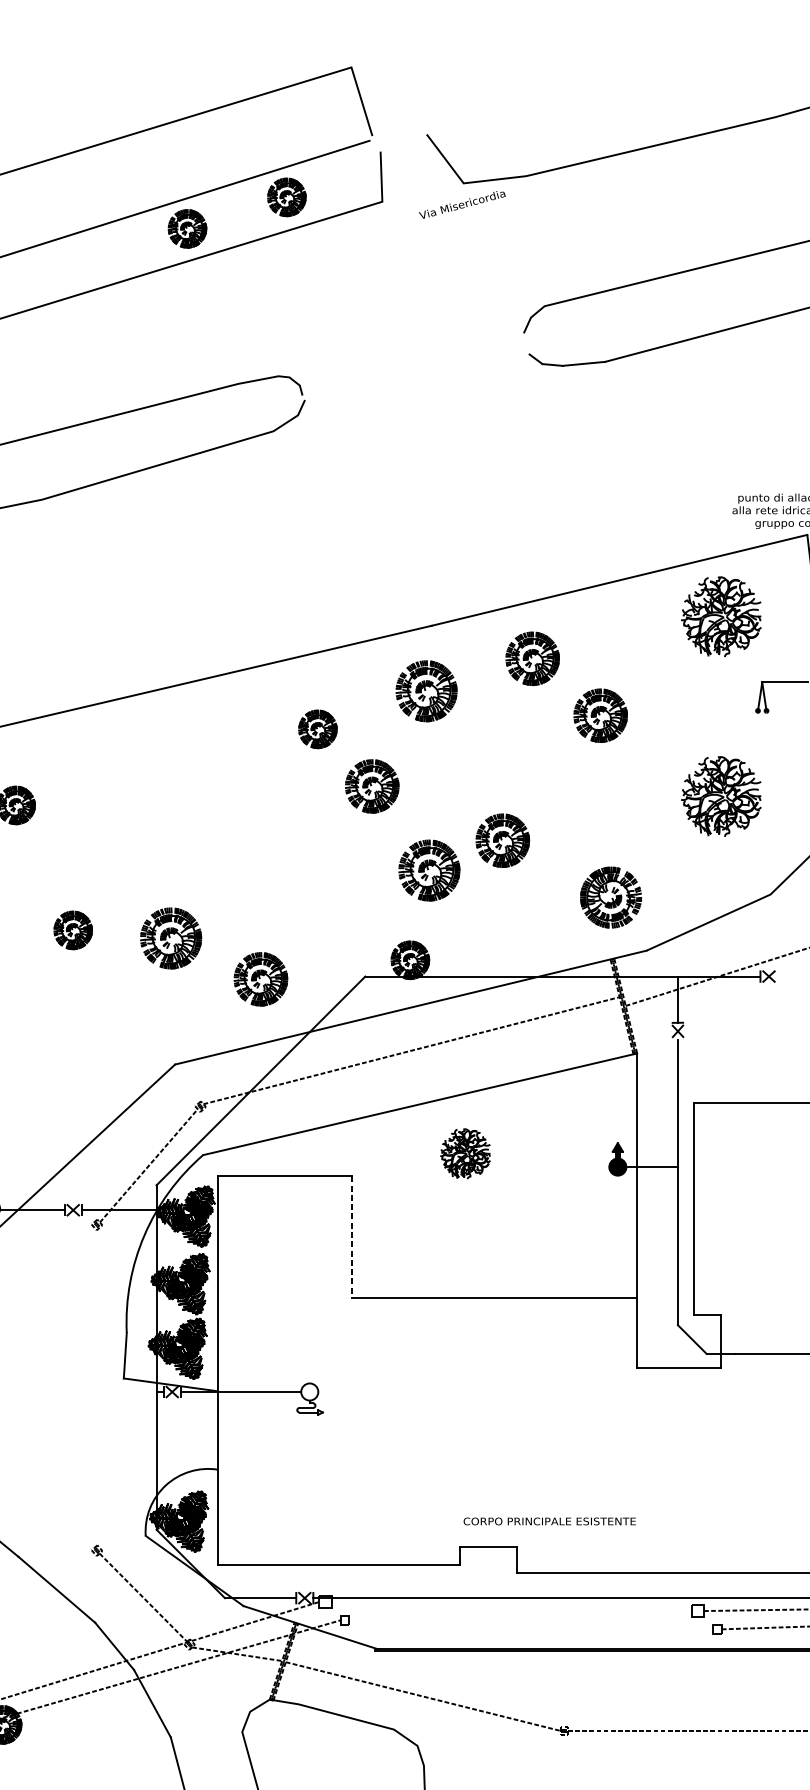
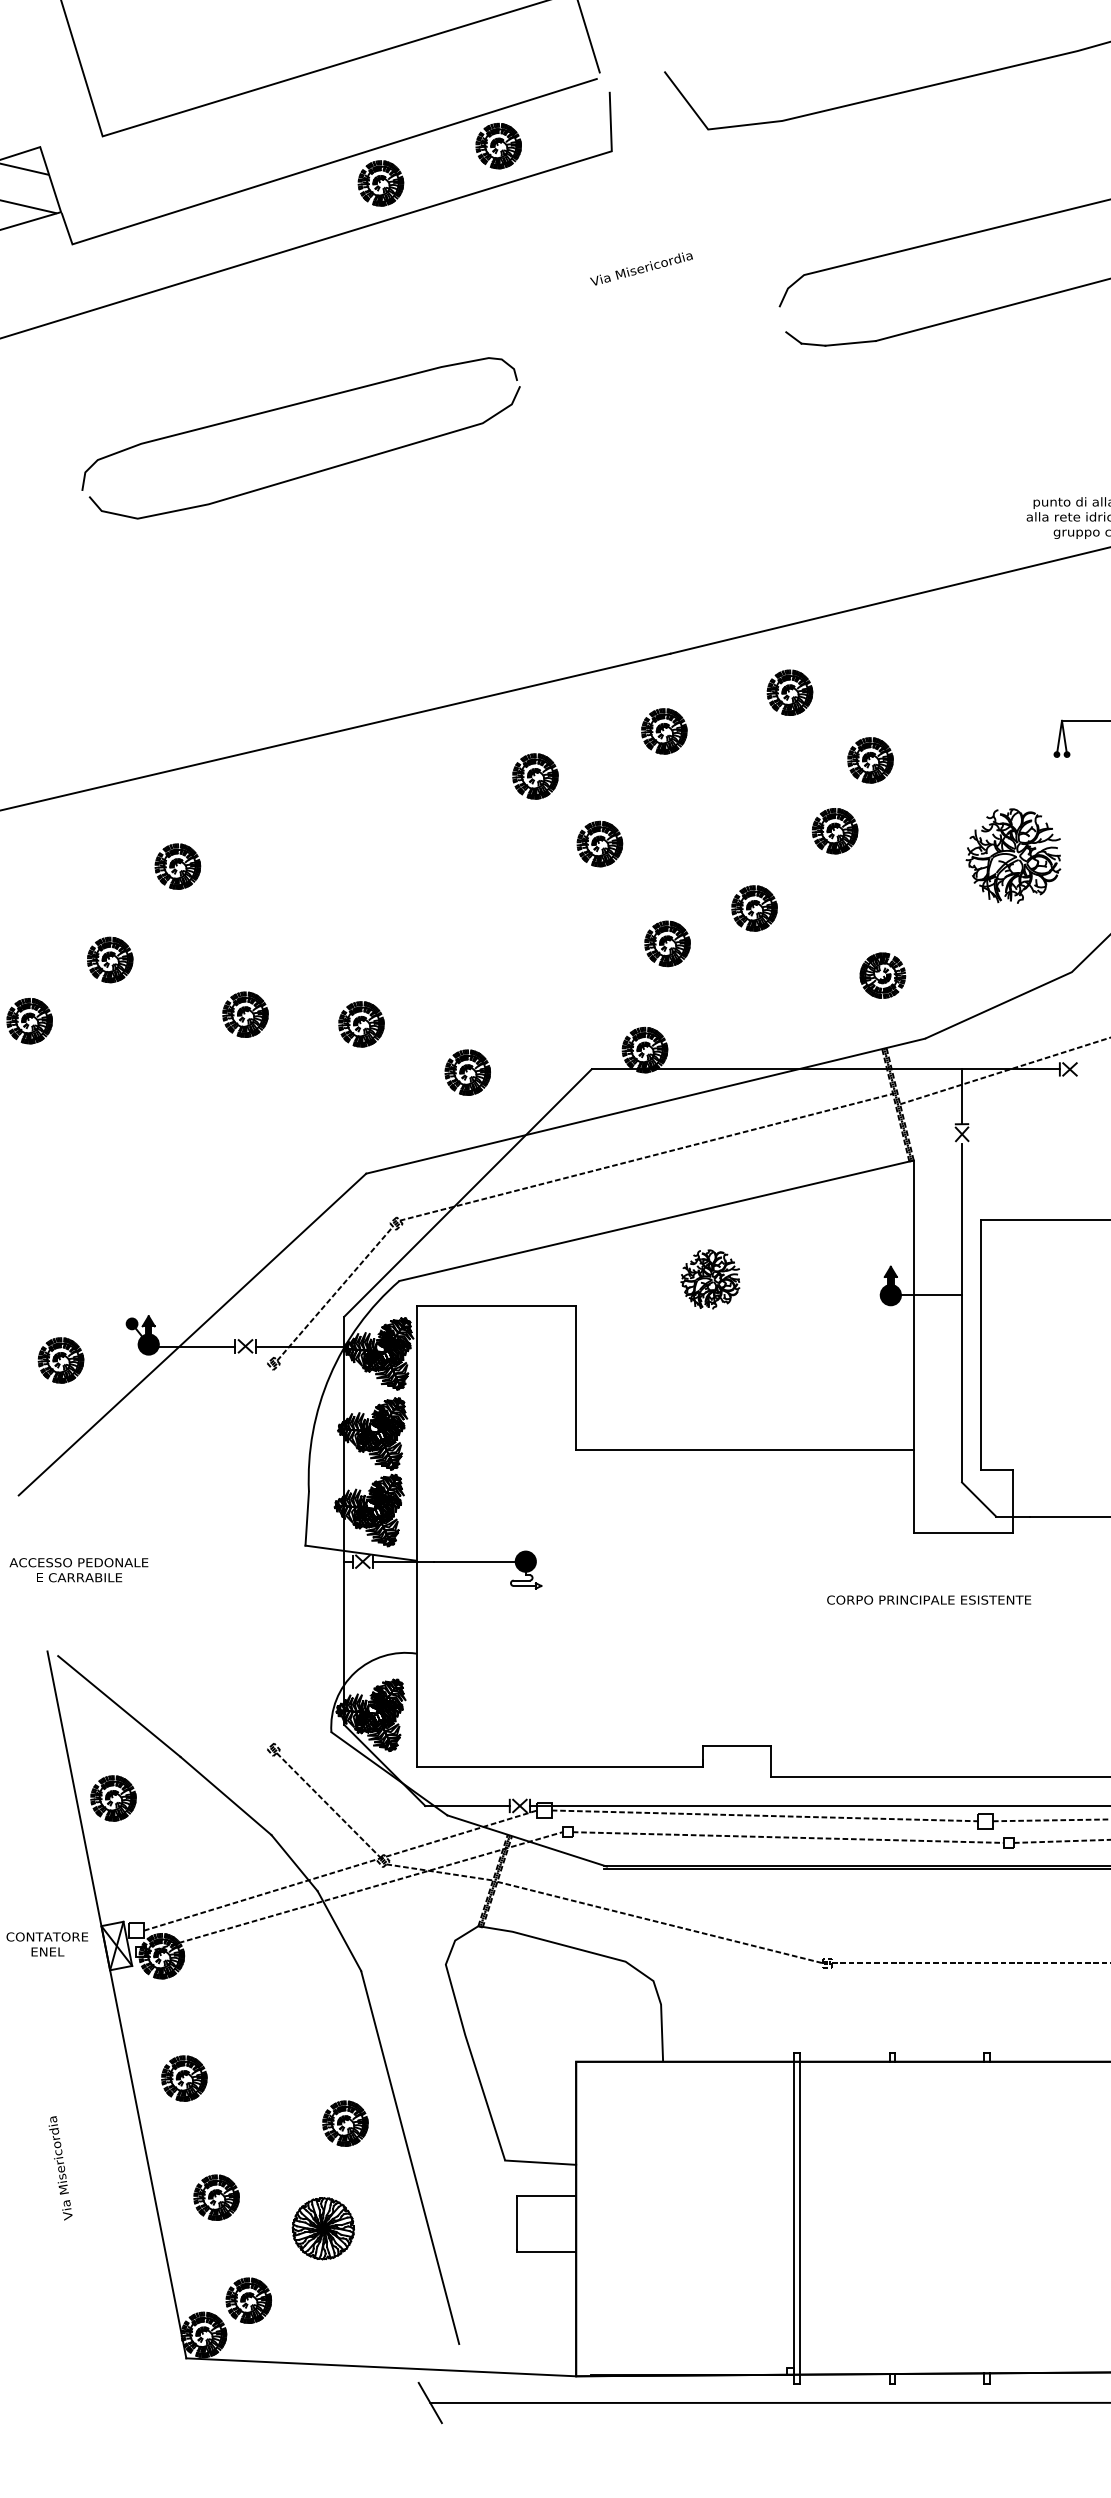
text: (462, 204) -> (641, 268), moved
part: (721, 616) -> (1013, 642), removed
part: (532, 658) -> (789, 692), size x0.71
part: (426, 691) -> (664, 731), size x0.62
part: (600, 715) -> (870, 760), size x0.71
part: (570, 775) -> (834, 831), added
part: (371, 785) -> (599, 843), size x0.71
part: (502, 840) -> (754, 908), size x0.71
part: (429, 870) -> (667, 943), size x0.62
part: (610, 897) -> (882, 975), size x0.62
part: (171, 938) -> (361, 1024), size x0.62
part: (260, 979) -> (467, 1072), size x0.71
line: (352, 1237) -> (576, 1378), dashed -> solid
fill: (309, 1391) -> (525, 1561), added
text: (550, 1520) -> (929, 1599), moved
line: (511, 1606) -> (764, 1815), added
line: (530, 1624) -> (787, 1837), added

